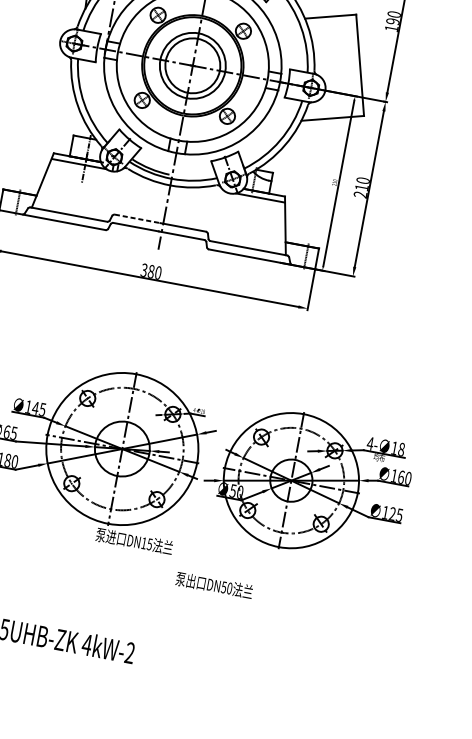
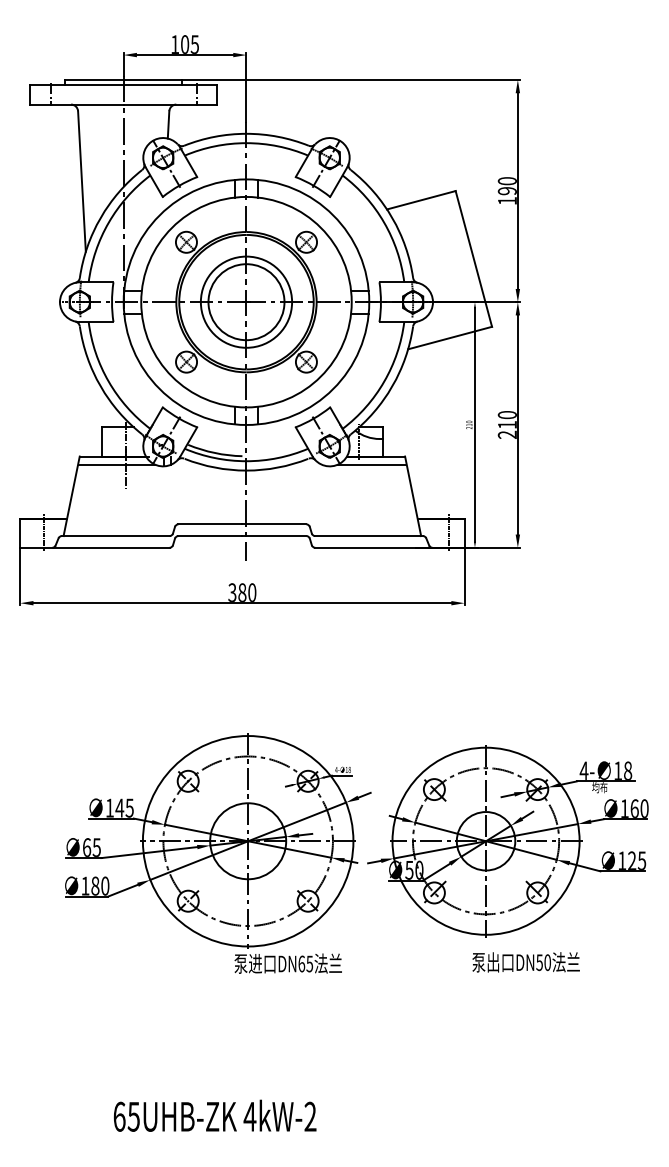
line: (137, 218) -> (210, 524), dashed -> solid
text: (144, 542) -> (301, 963), DN15 -> DN65
text: (213, 585) -> (525, 962), moved

